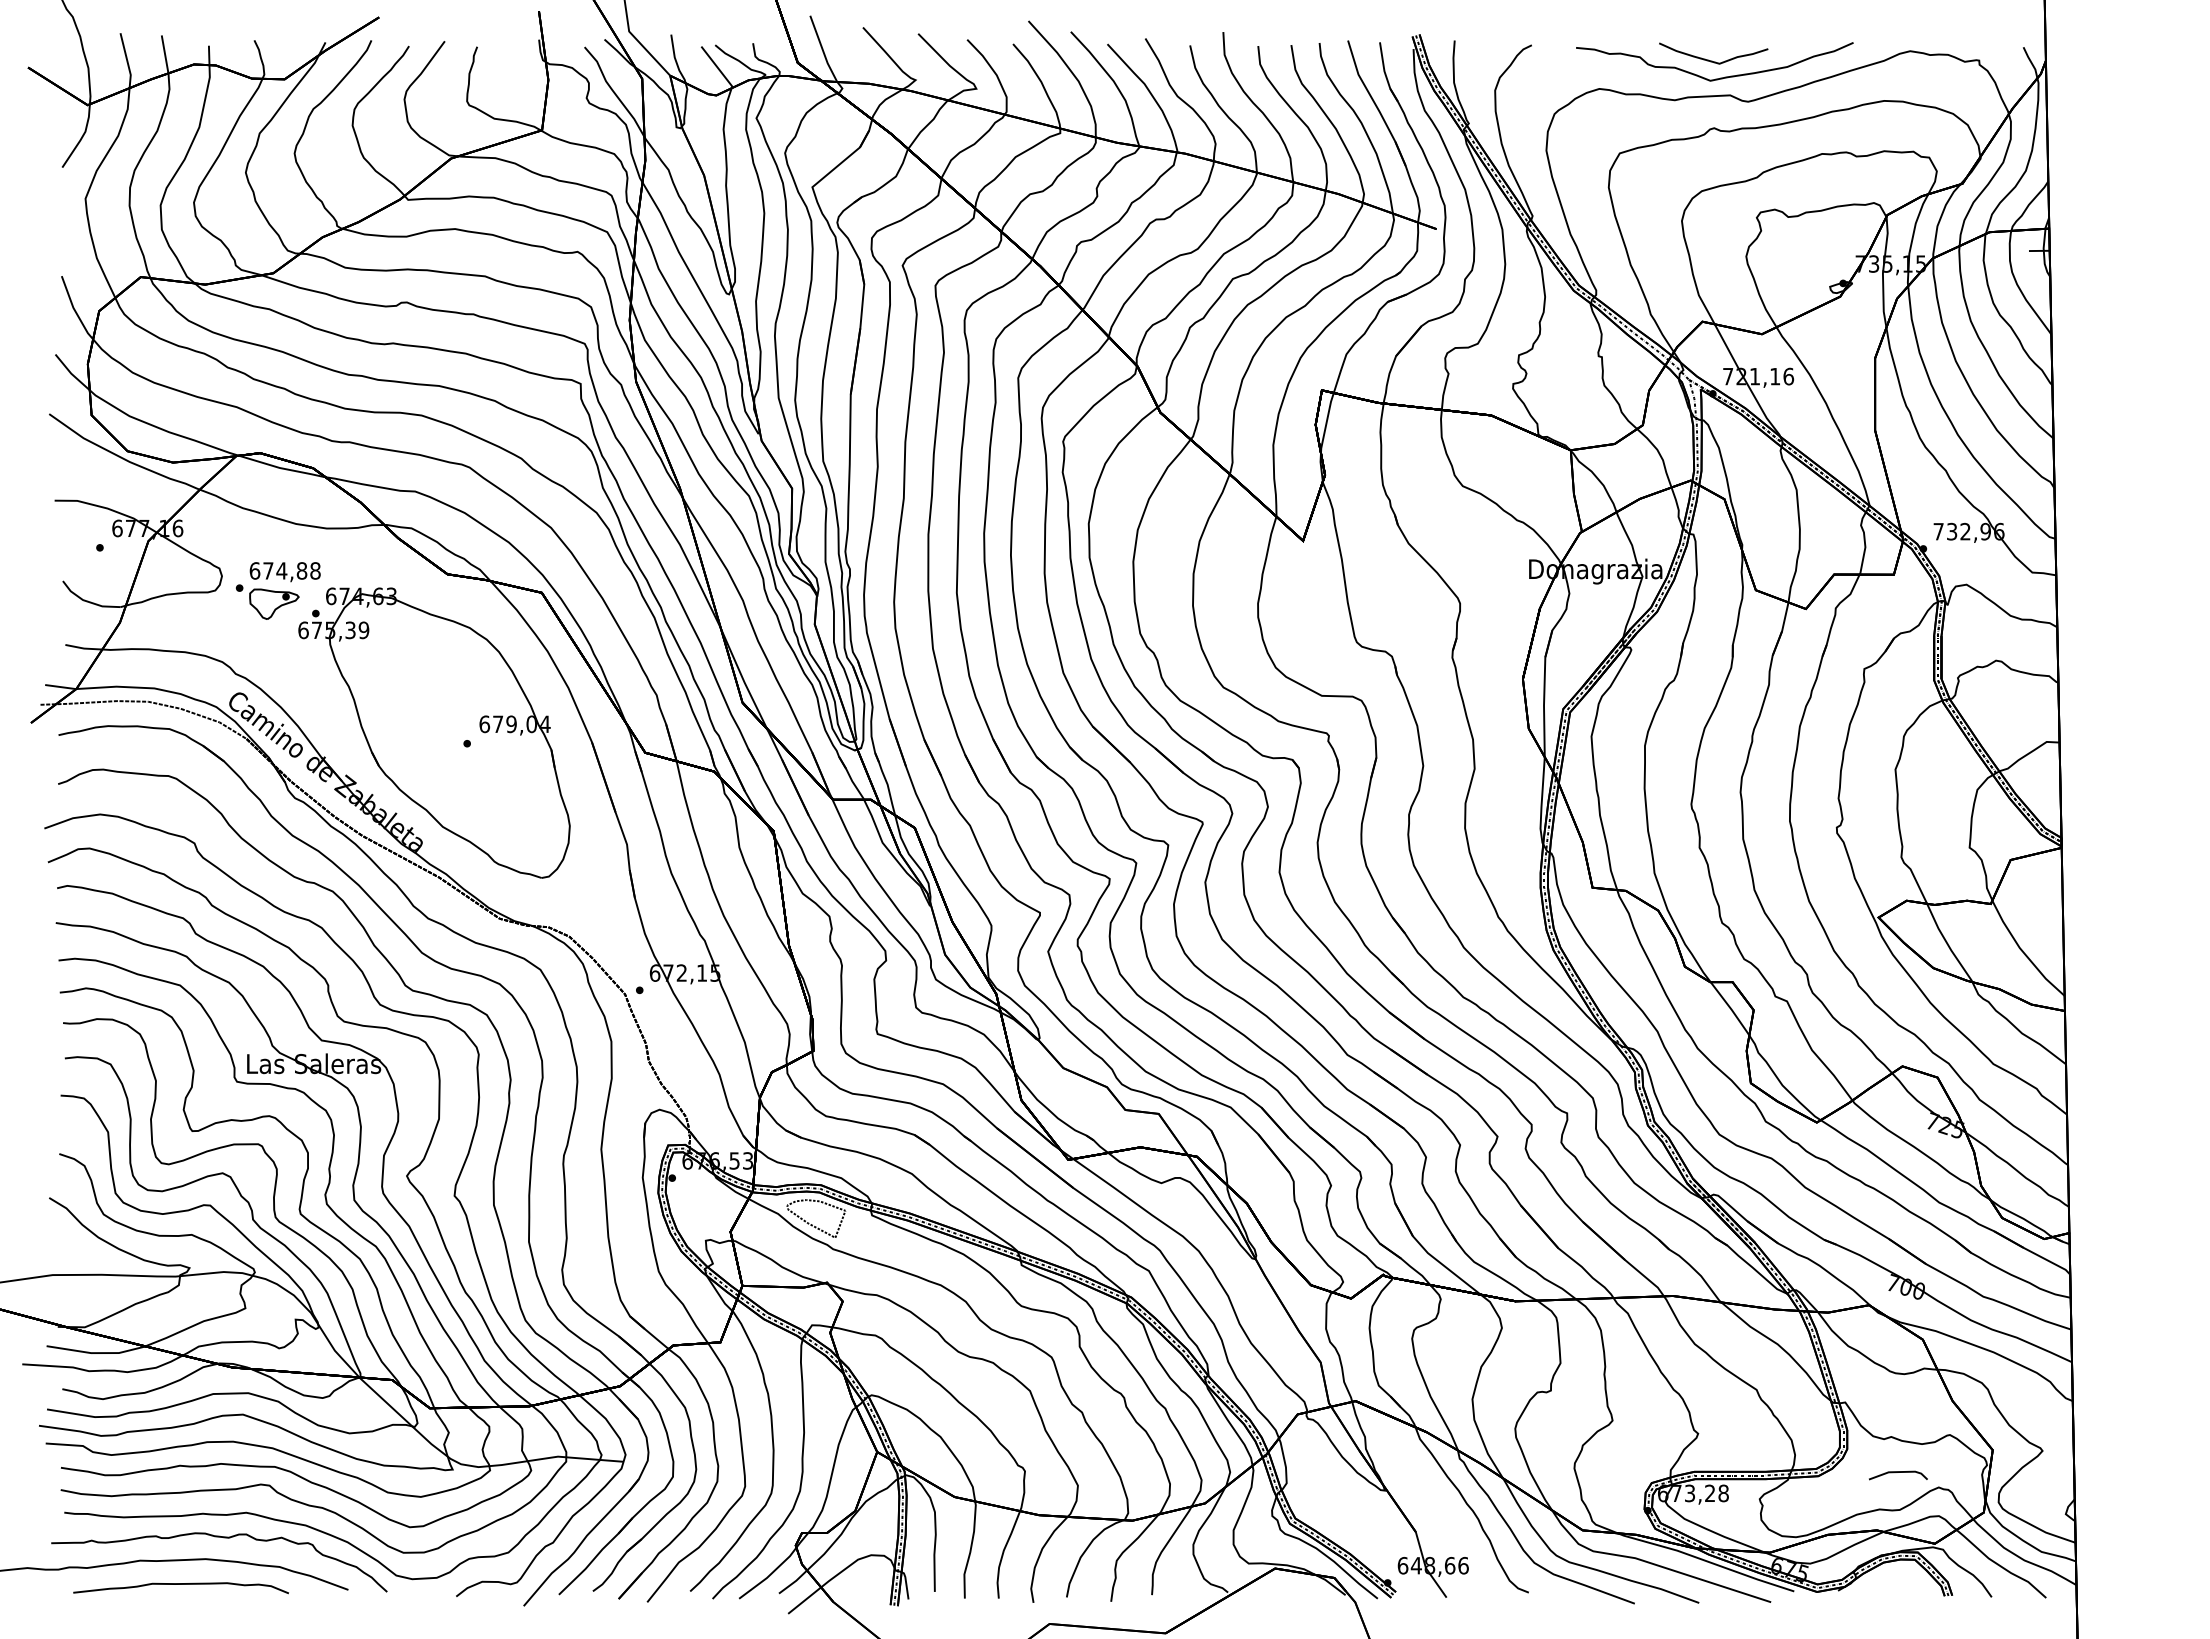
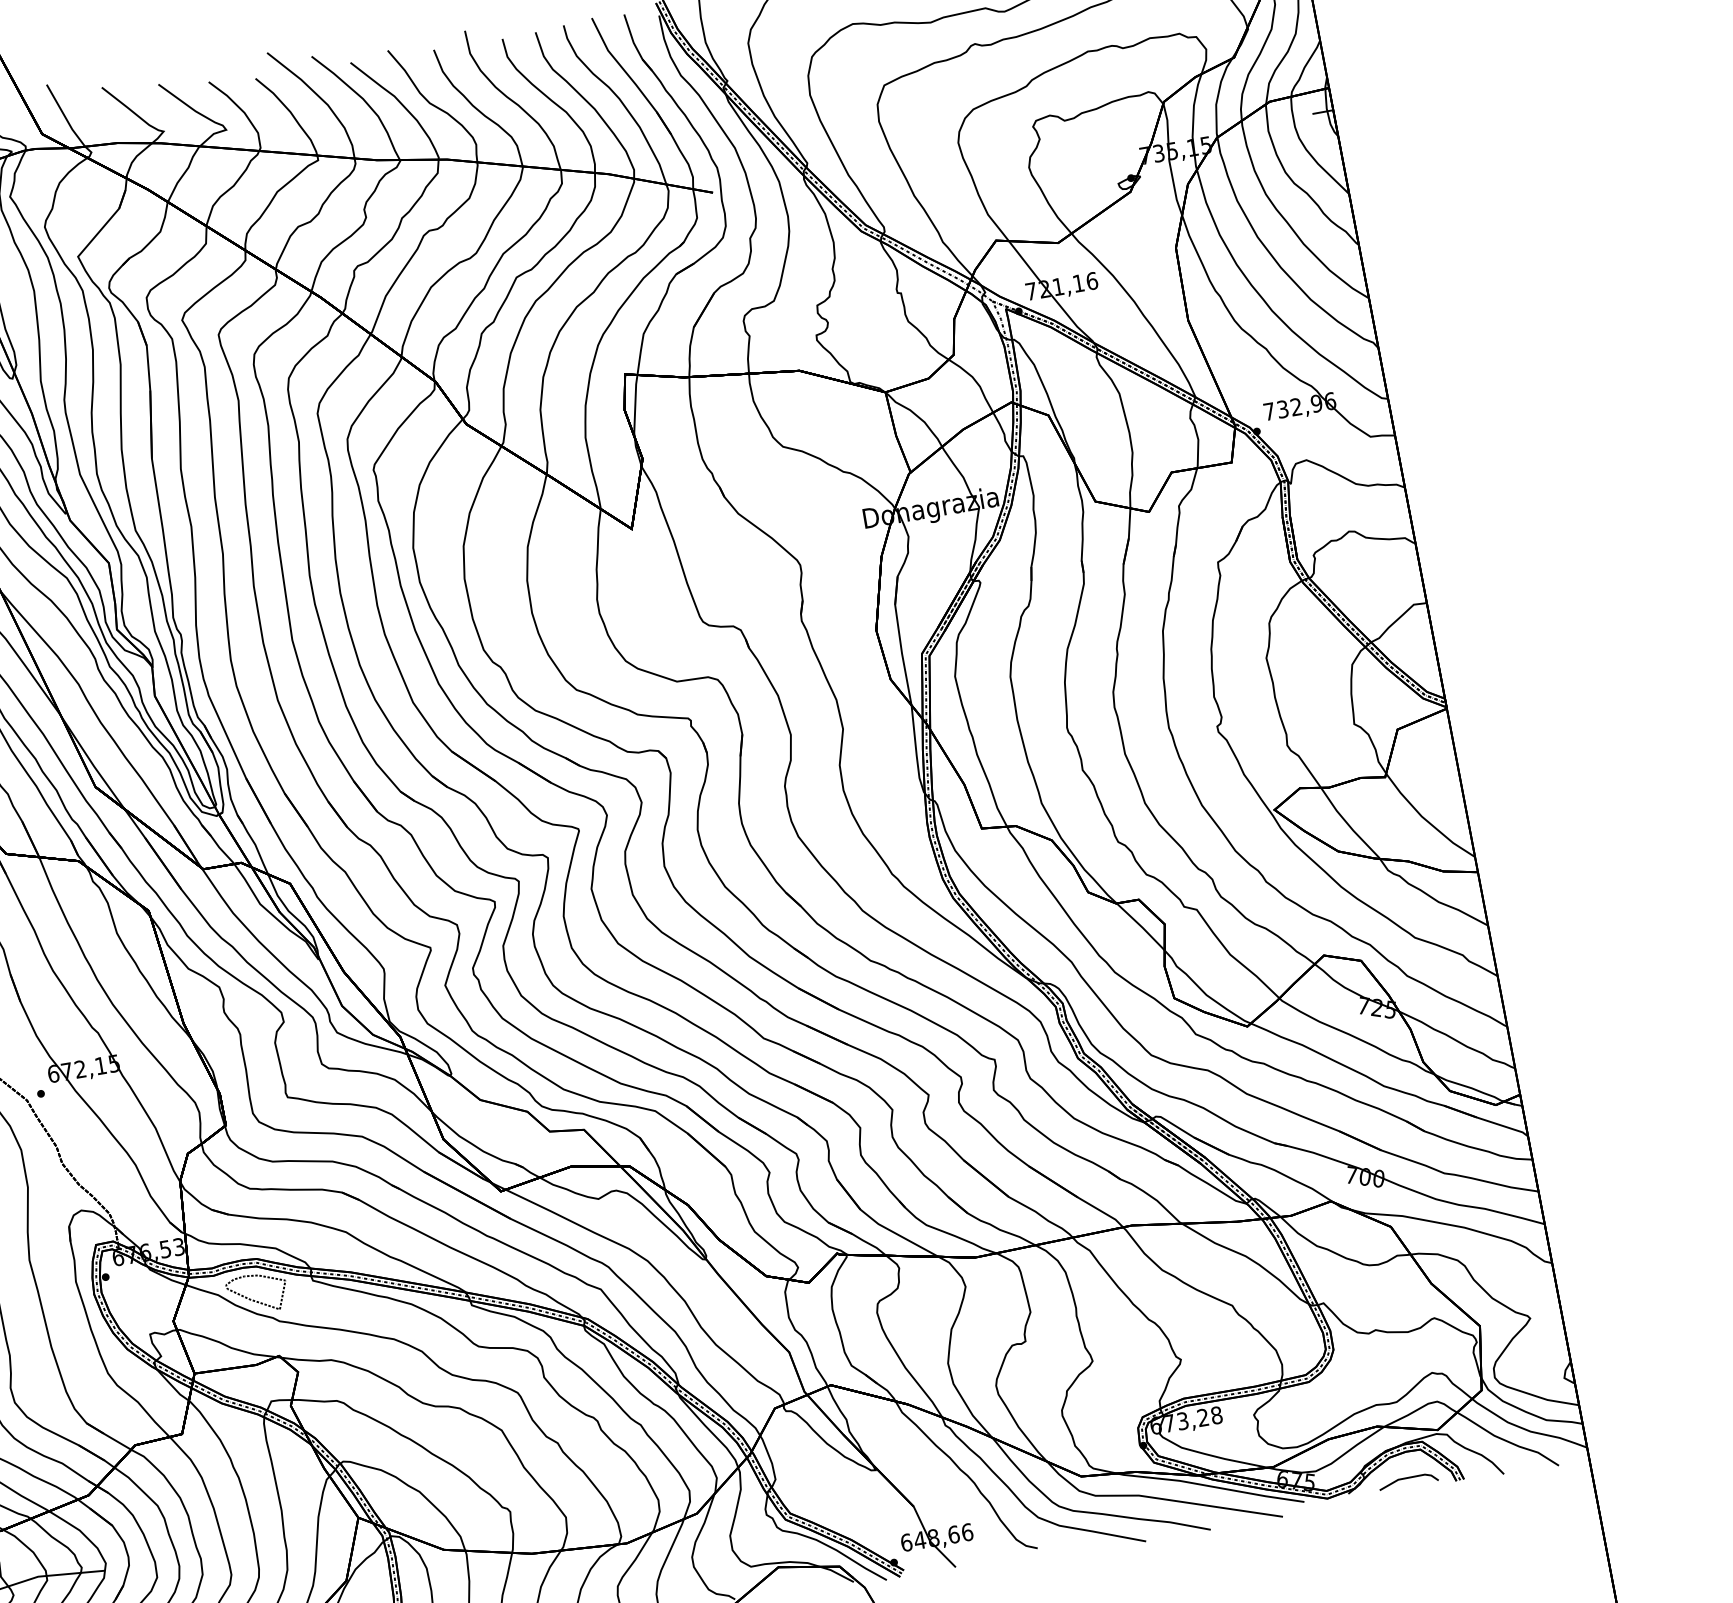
line: (1898, 1472) -> (1408, 1478), moved

